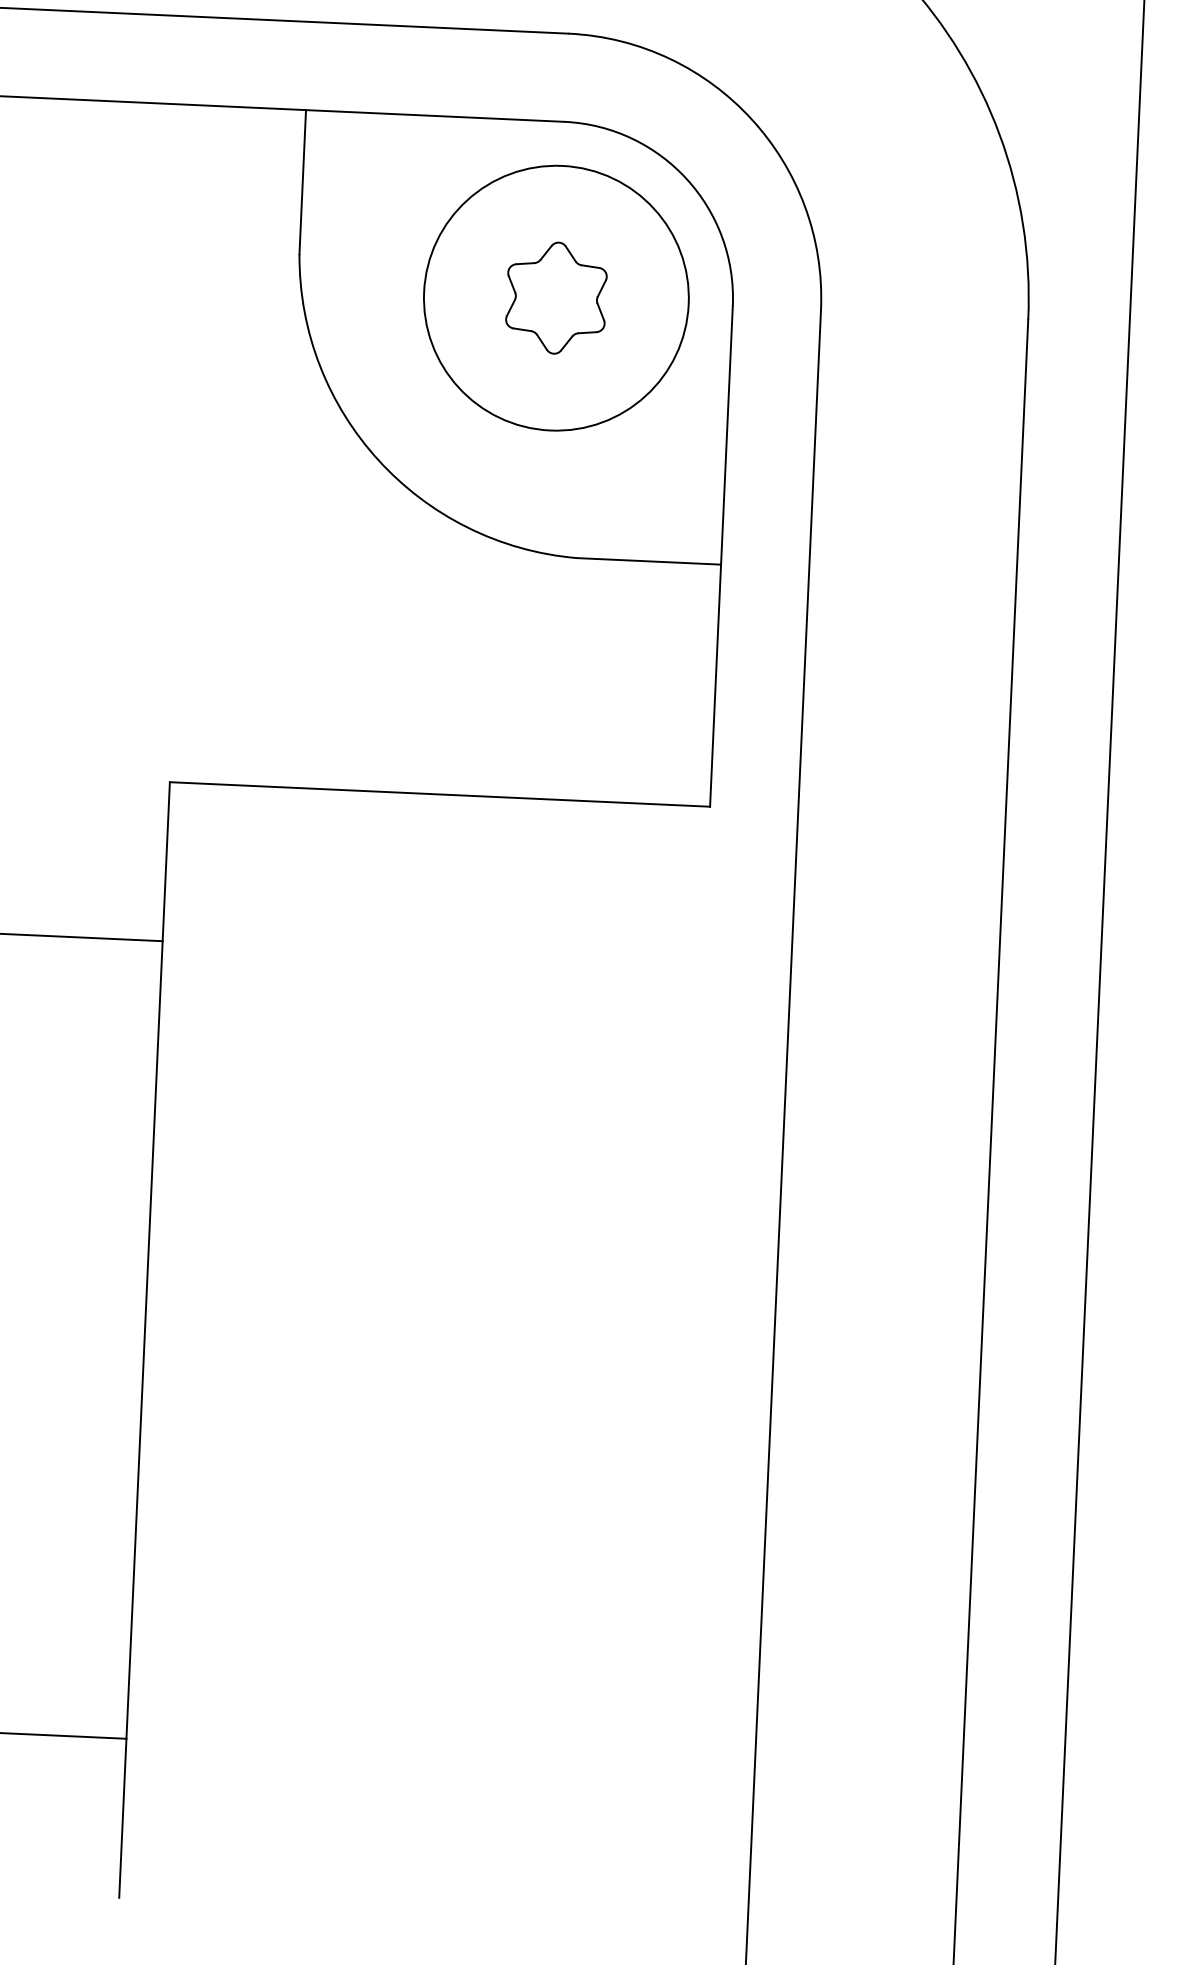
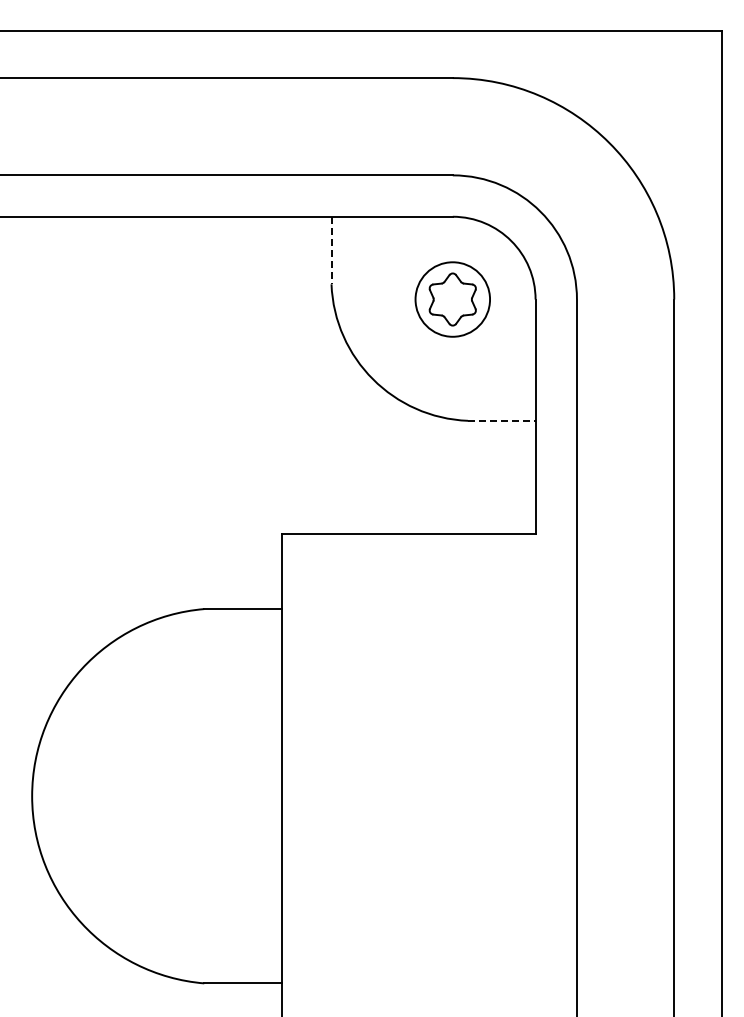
line: (302, 181) -> (331, 250), solid -> dashed
circle: (555, 298) -> (452, 299), size x0.6
line: (648, 560) -> (501, 420), solid -> dashed

